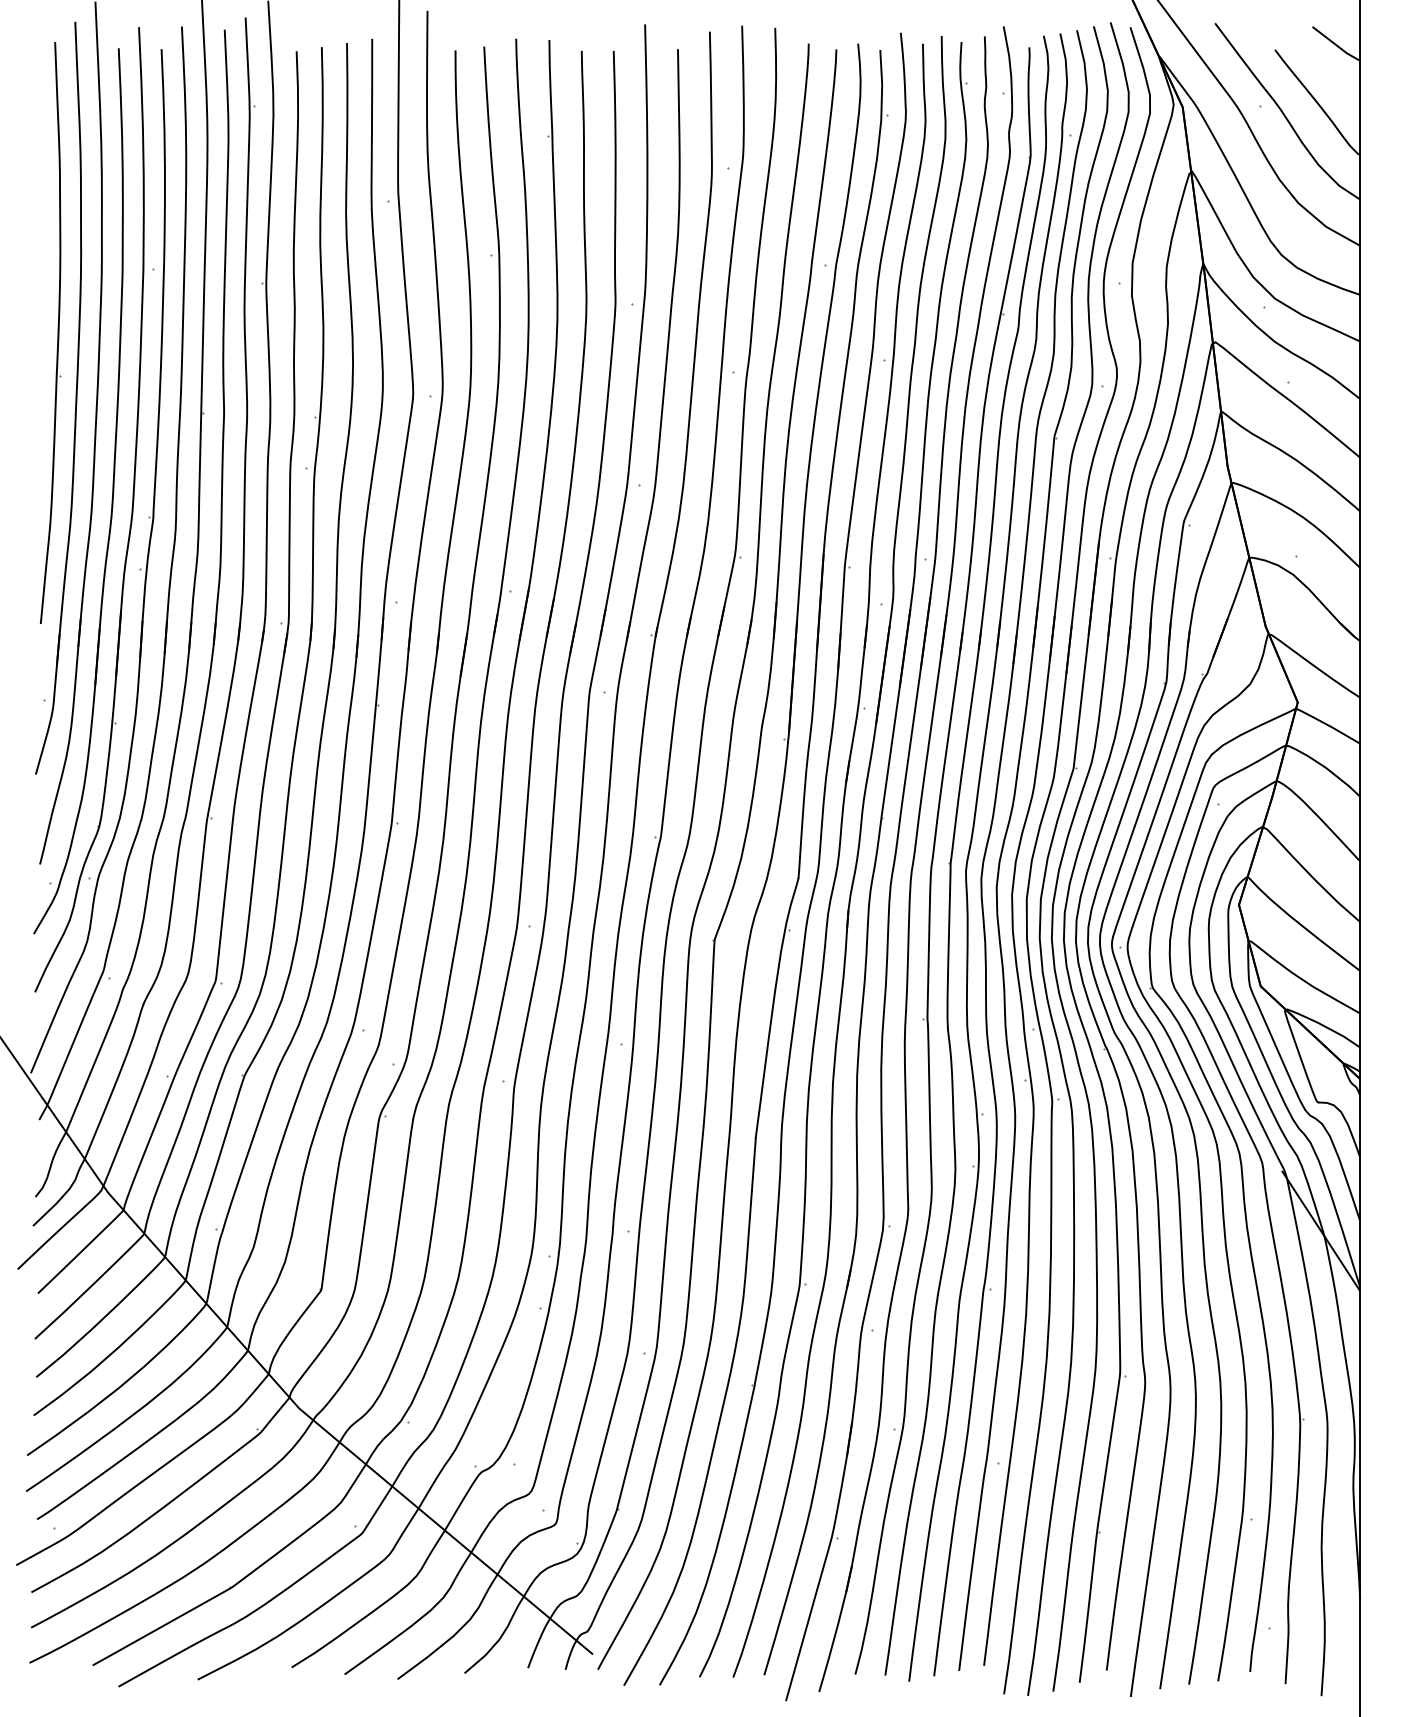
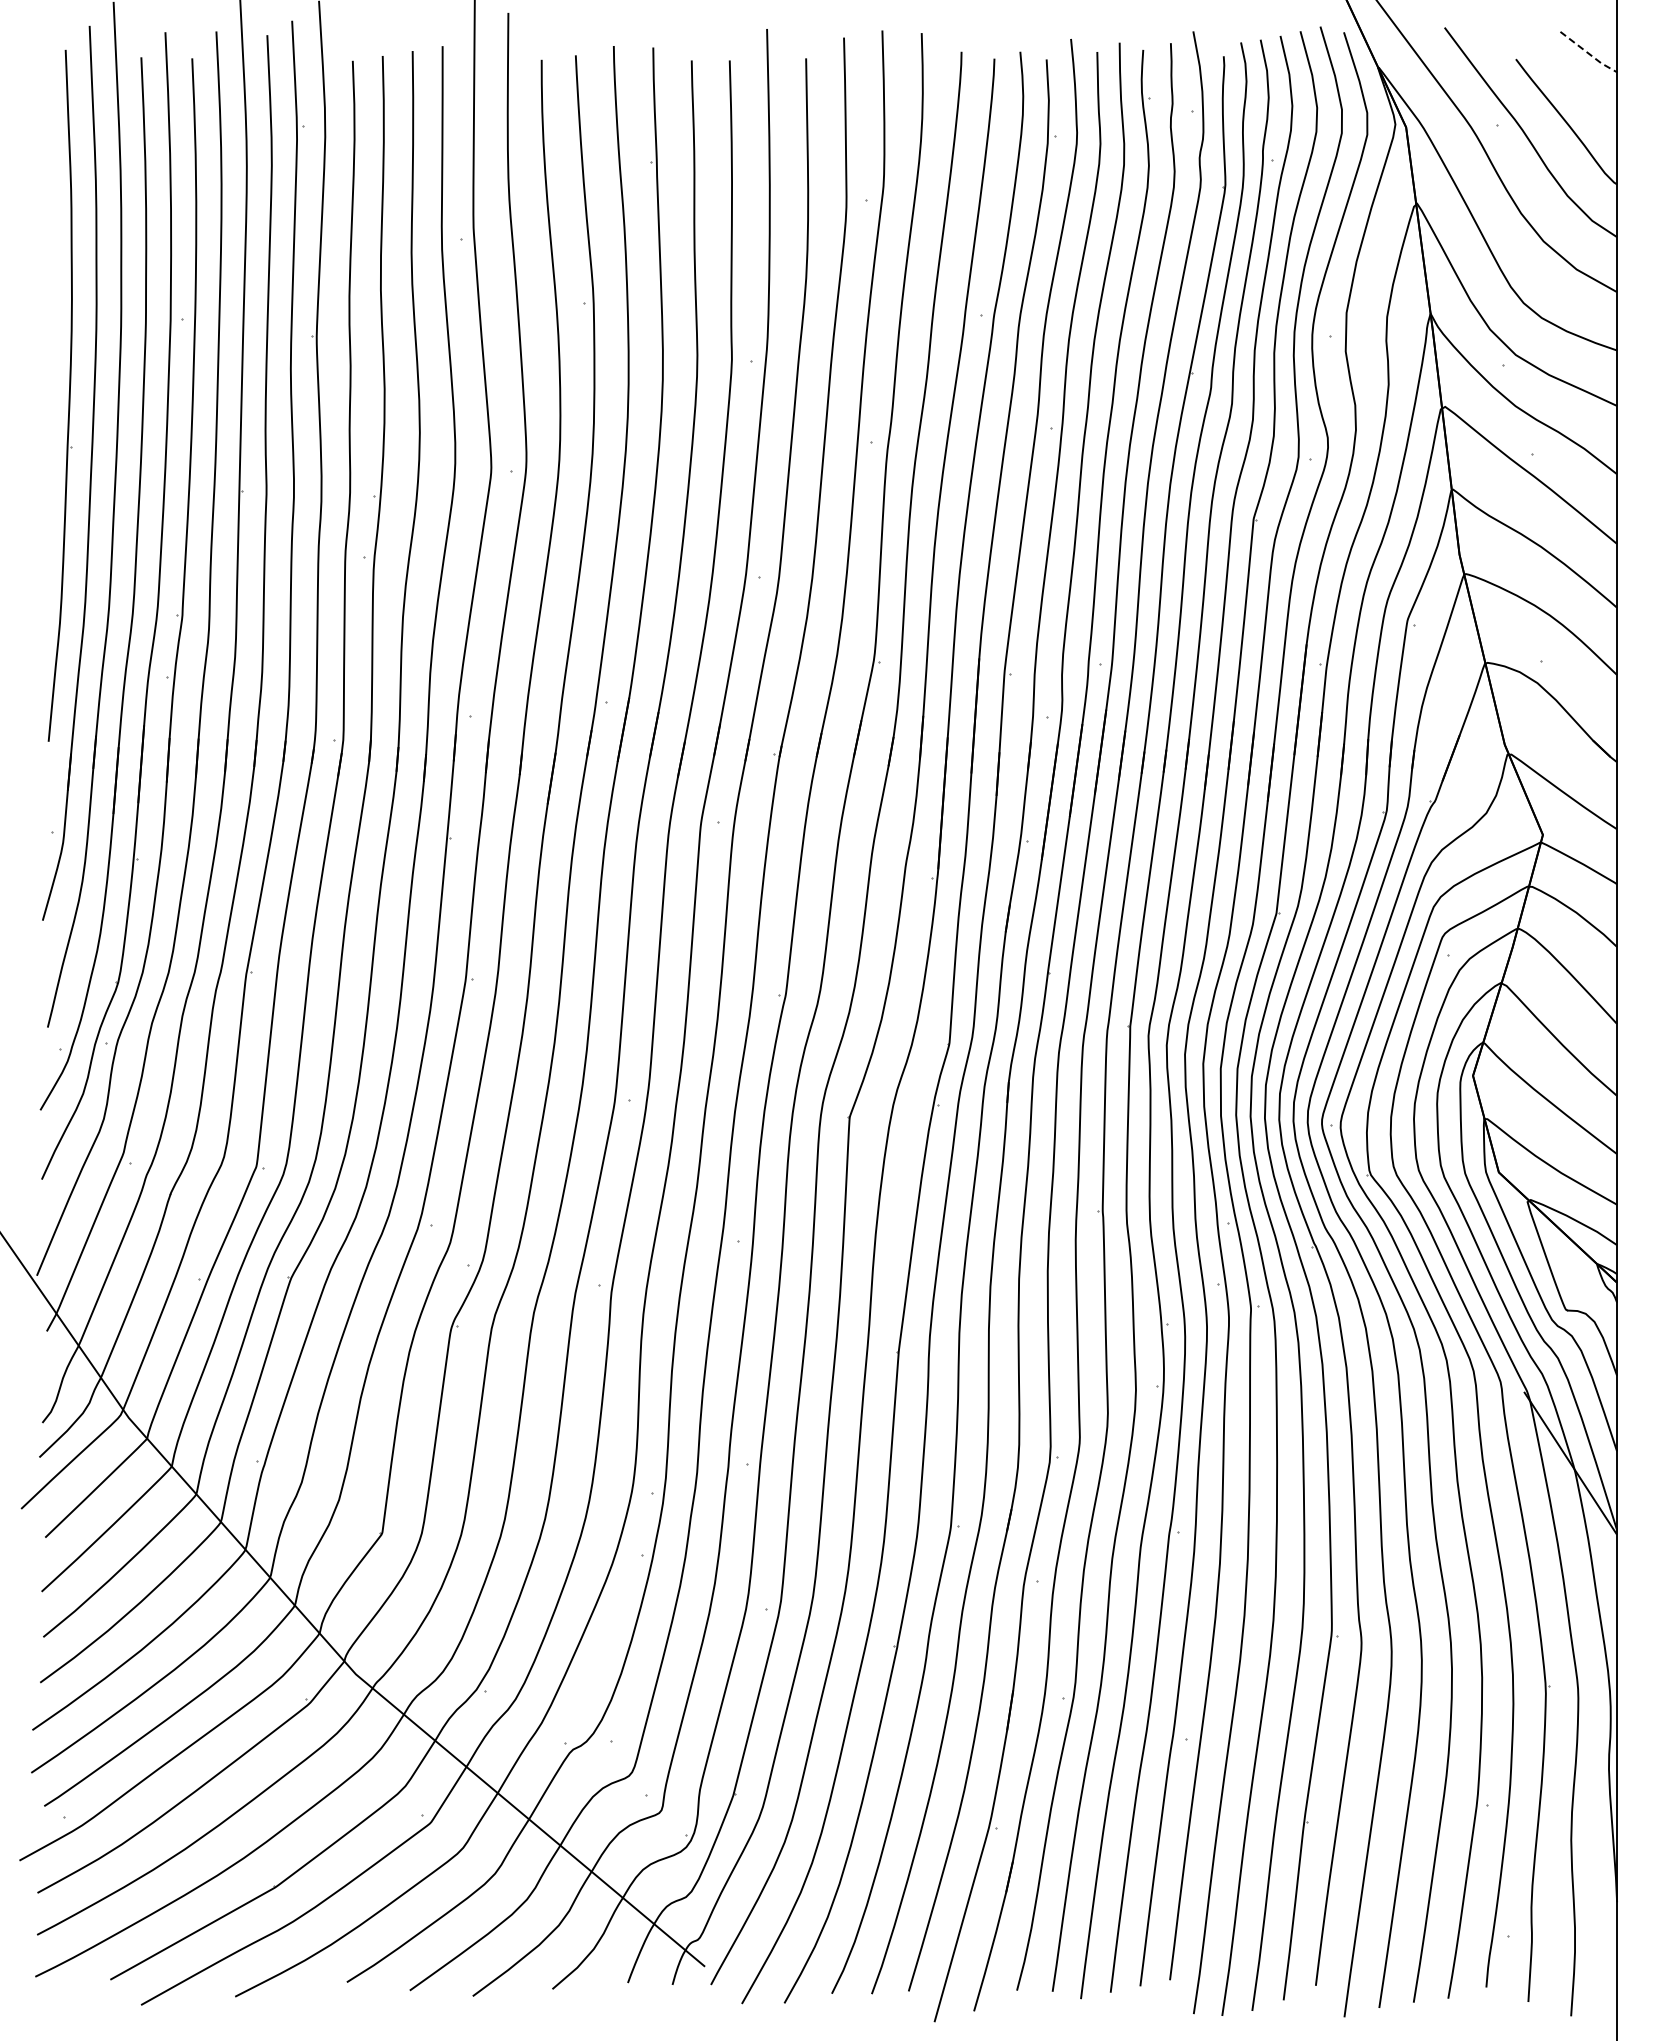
line: (1336, 45) -> (1588, 53), solid -> dashed

